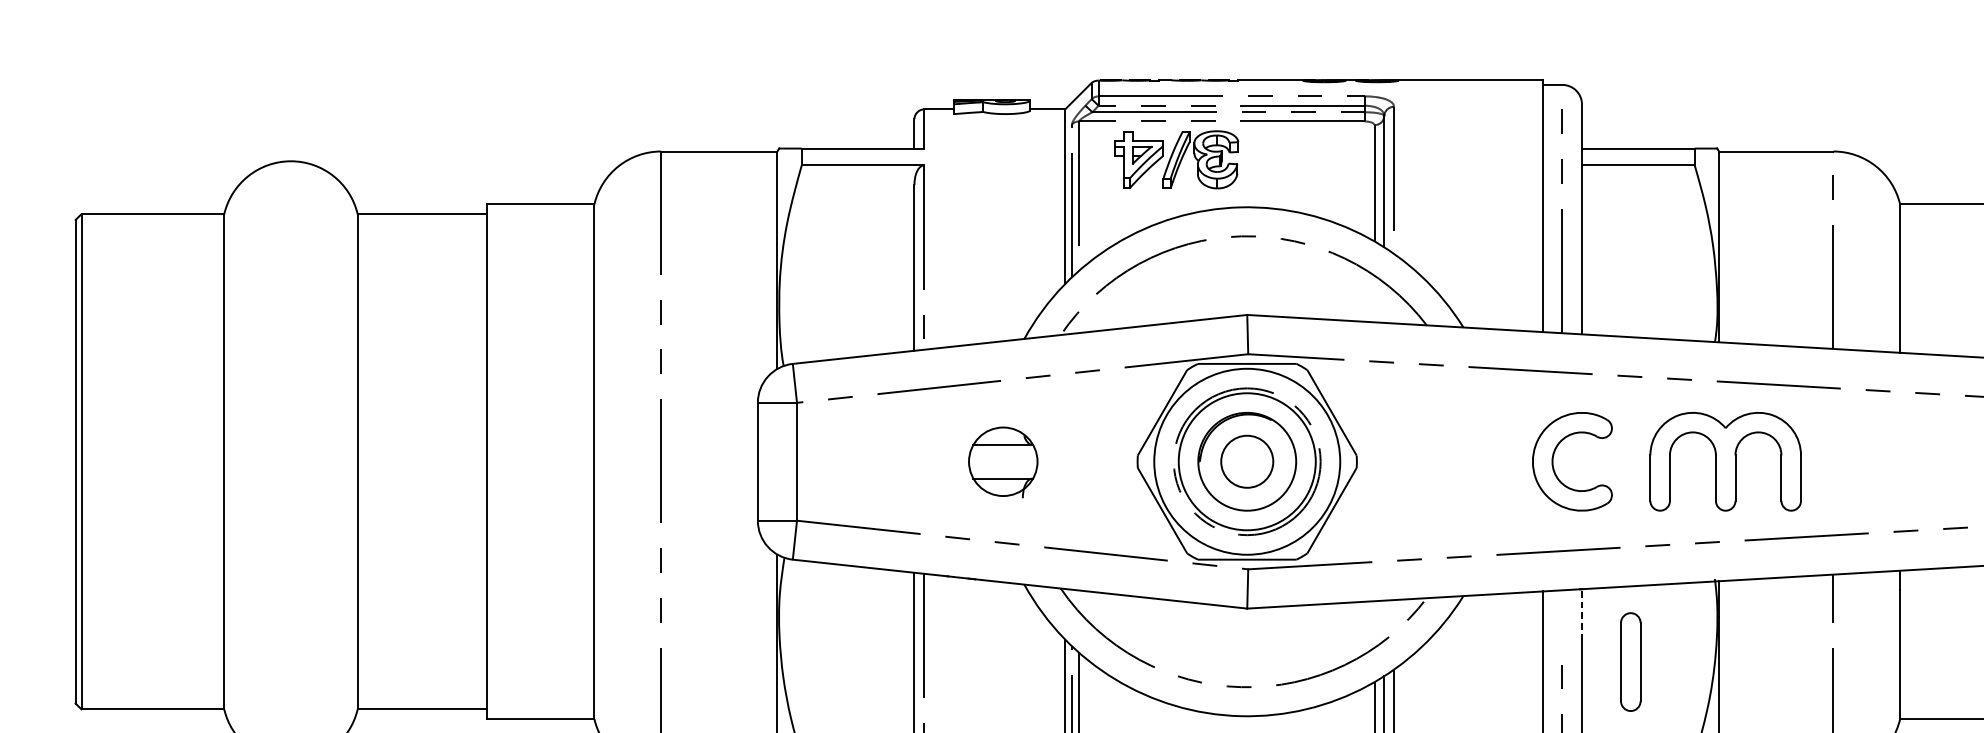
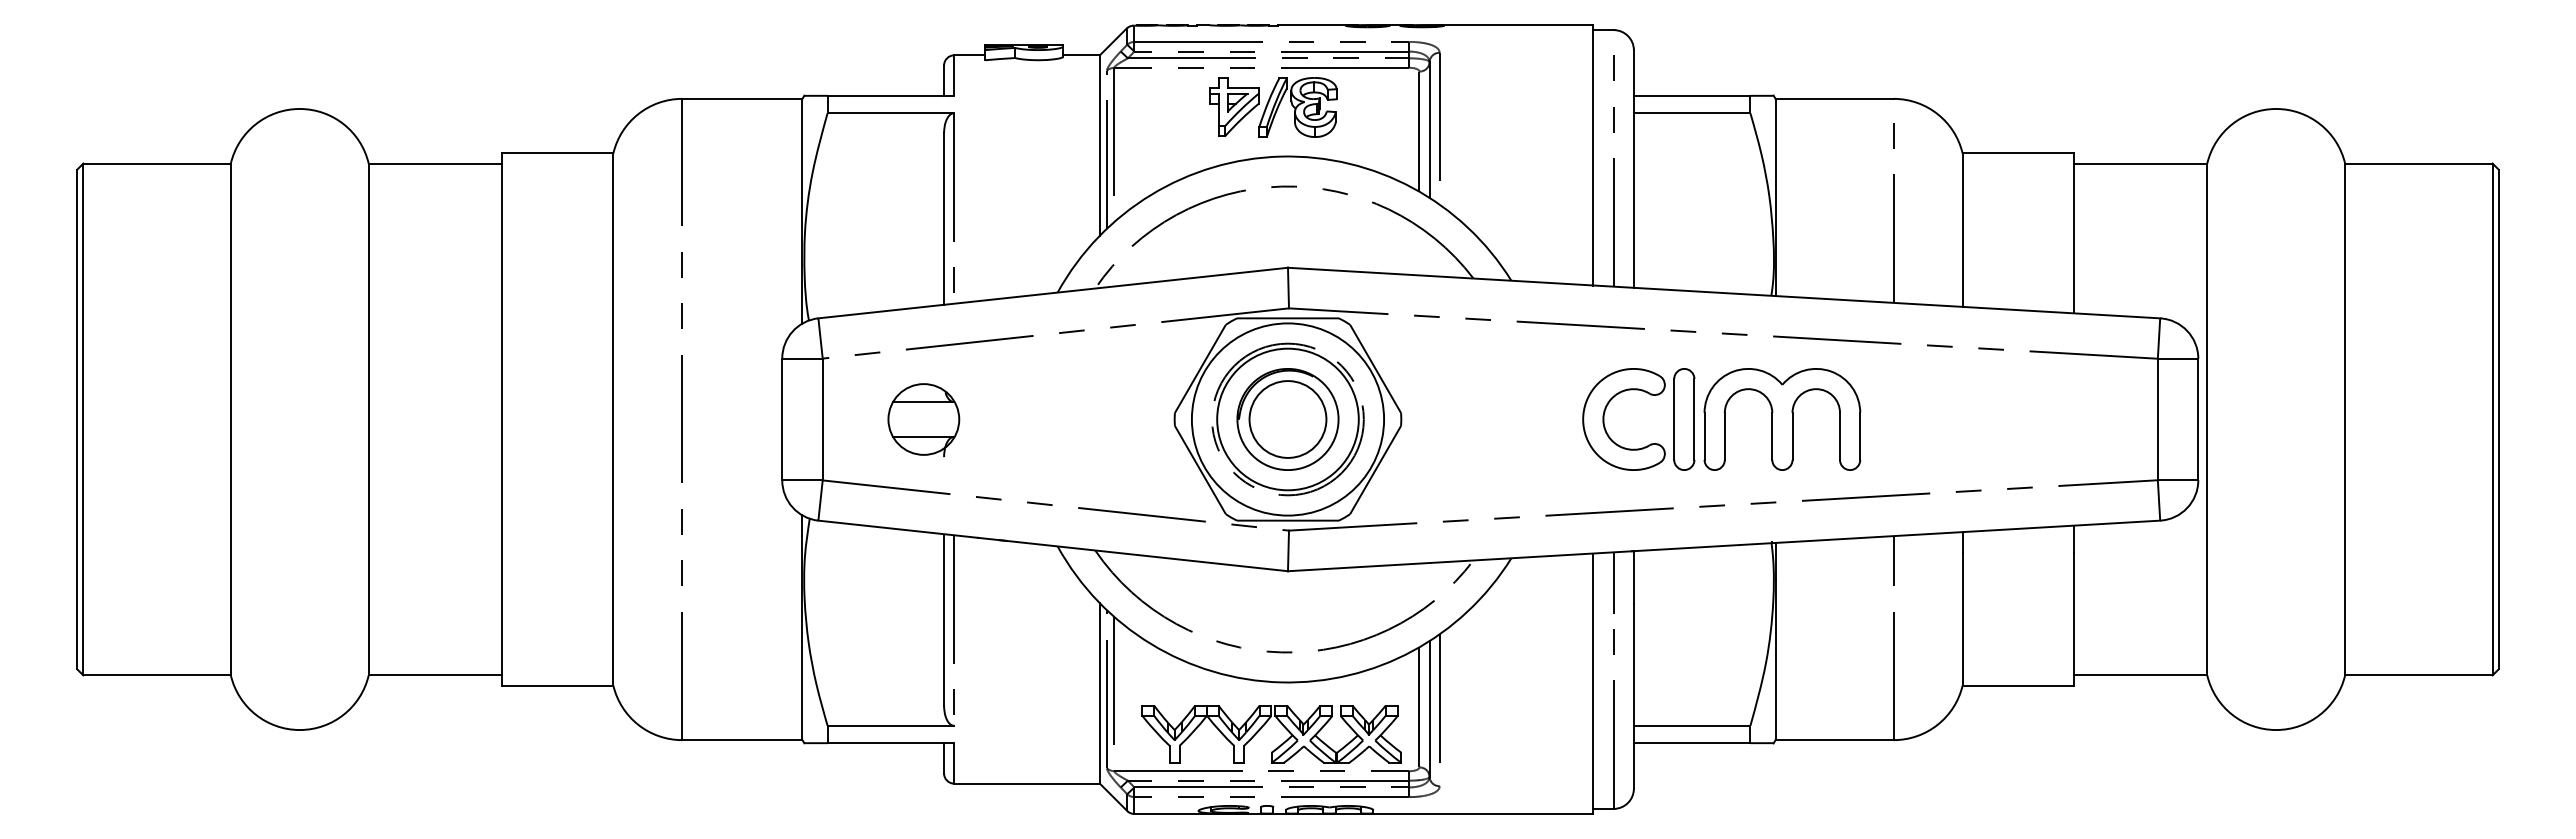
part: (1177, 159) -> (1273, 107), moved
circle: (1246, 461) -> (1287, 419), size x1.43
part: (1002, 462) -> (923, 420), moved
line: (1581, 614) -> (1633, 577), dashed -> solid
line: (1562, 620) -> (1613, 583), added
part: (1630, 662) -> (1684, 419), moved

